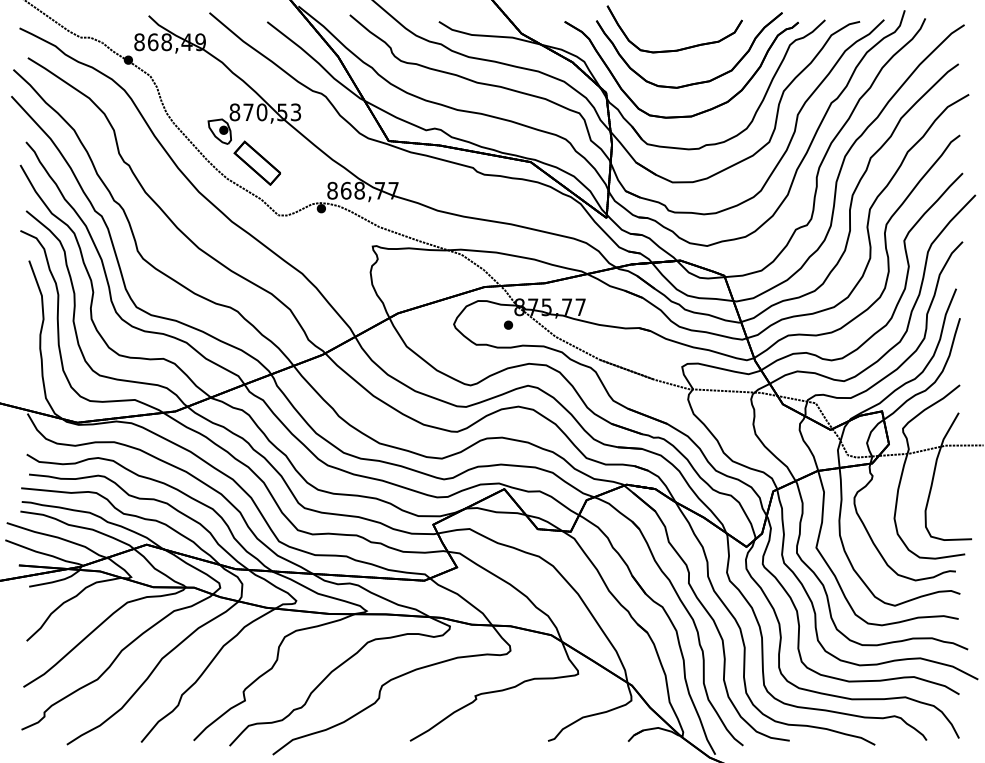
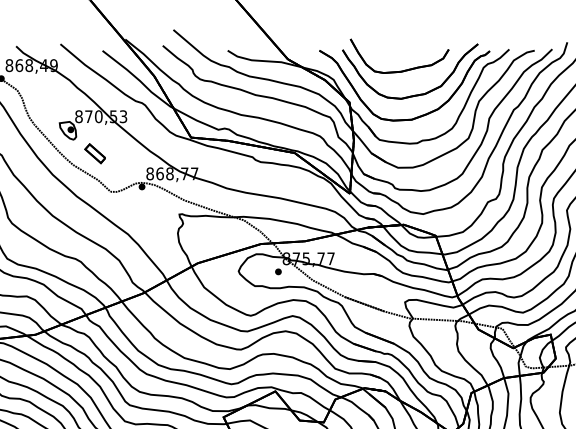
part: (256, 162) -> (94, 153), size x0.6

